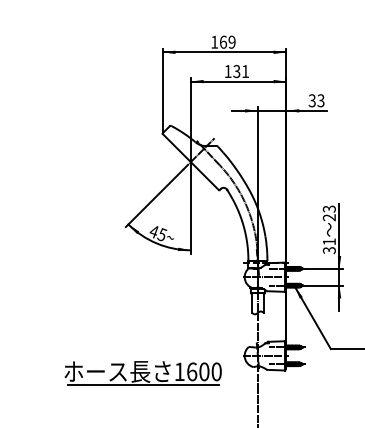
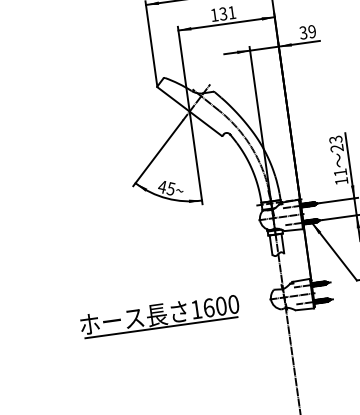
text: (320, 100) -> (311, 31), 33 -> 39
text: (328, 250) -> (340, 181), 31 -> 11
part: (142, 373) -> (159, 316), moved

